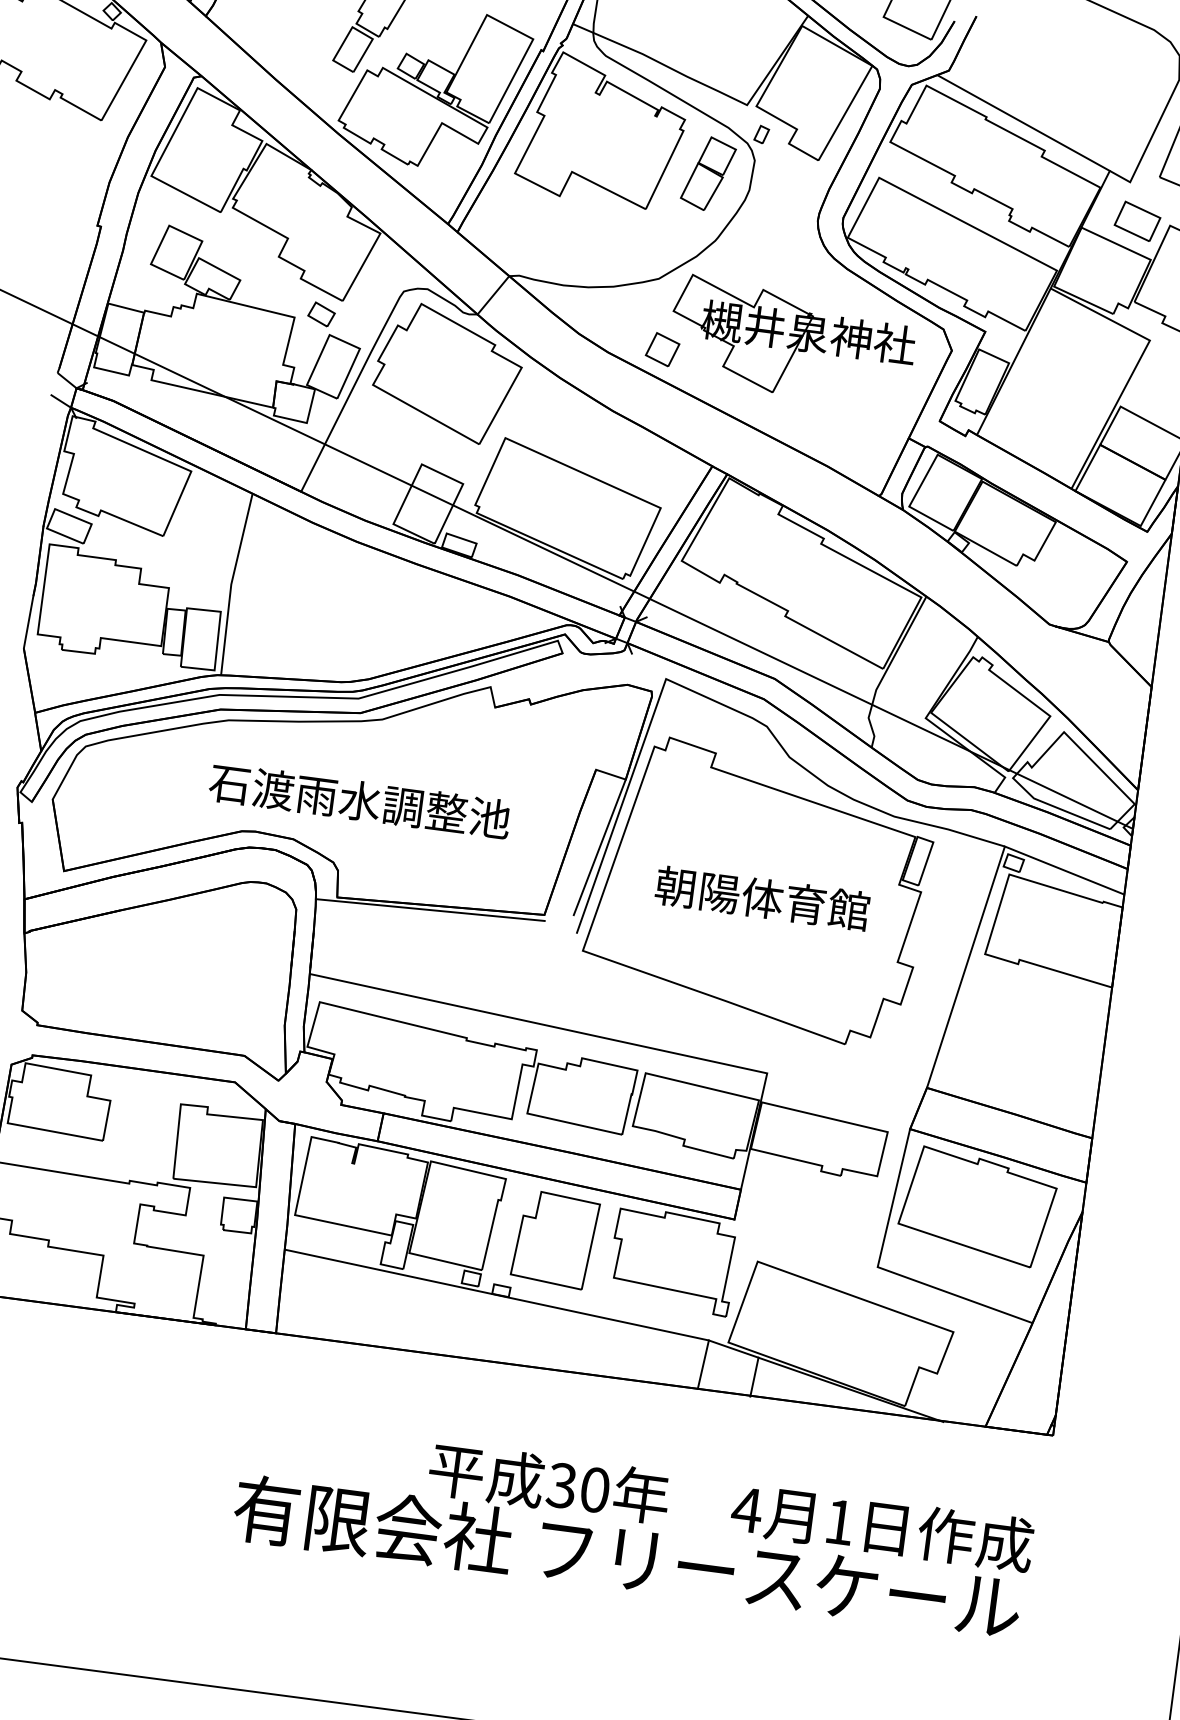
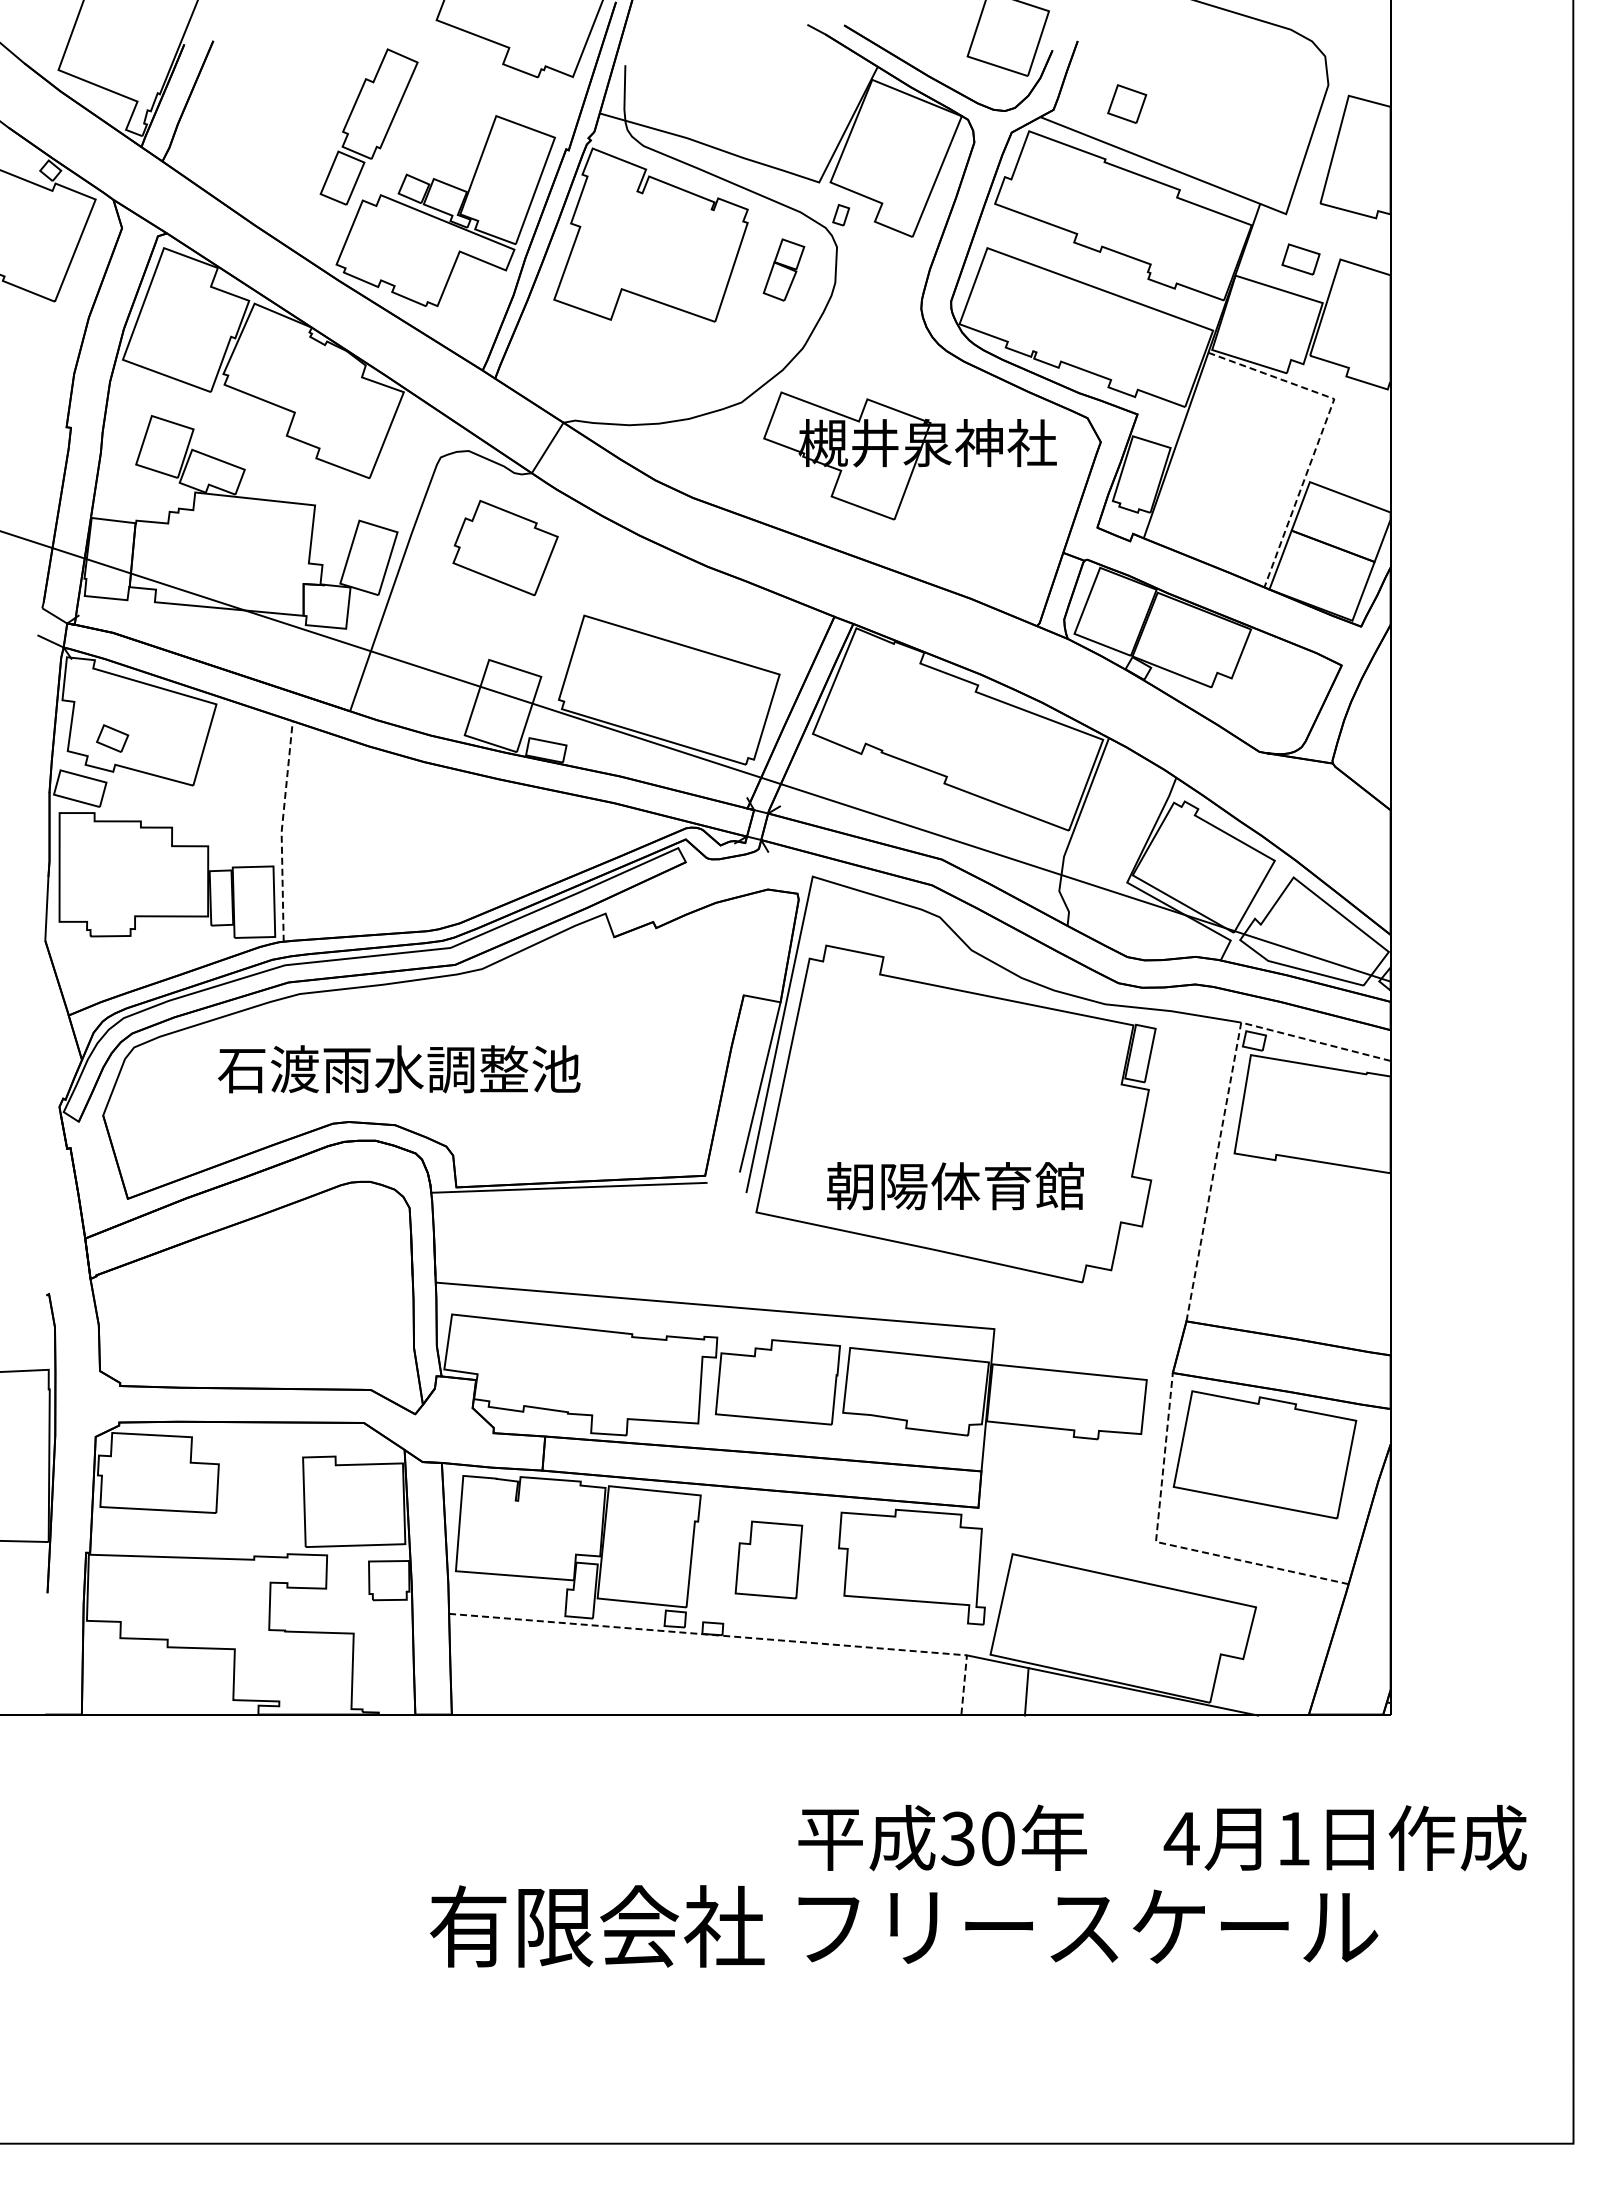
part: (708, 173) -> (783, 269), size x0.7
part: (1137, 221) -> (1300, 259), size x0.7
part: (321, 314) -> (112, 738), moved
part: (663, 349) -> (1127, 103), moved
line: (1136, 364) -> (1322, 429), solid -> dashed
part: (447, 373) -> (505, 547), size x0.6
line: (231, 583) -> (281, 831), solid -> dashed
text: (360, 801) -> (399, 1069), moved
text: (762, 898) -> (955, 1186), moved
line: (985, 905) -> (1227, 1095), solid -> dashed
part: (555, 1239) -> (768, 1559), size x0.7
line: (887, 1270) -> (1168, 1544), solid -> dashed
line: (521, 1300) -> (738, 1637), solid -> dashed
text: (731, 1506) -> (1162, 1837), moved

